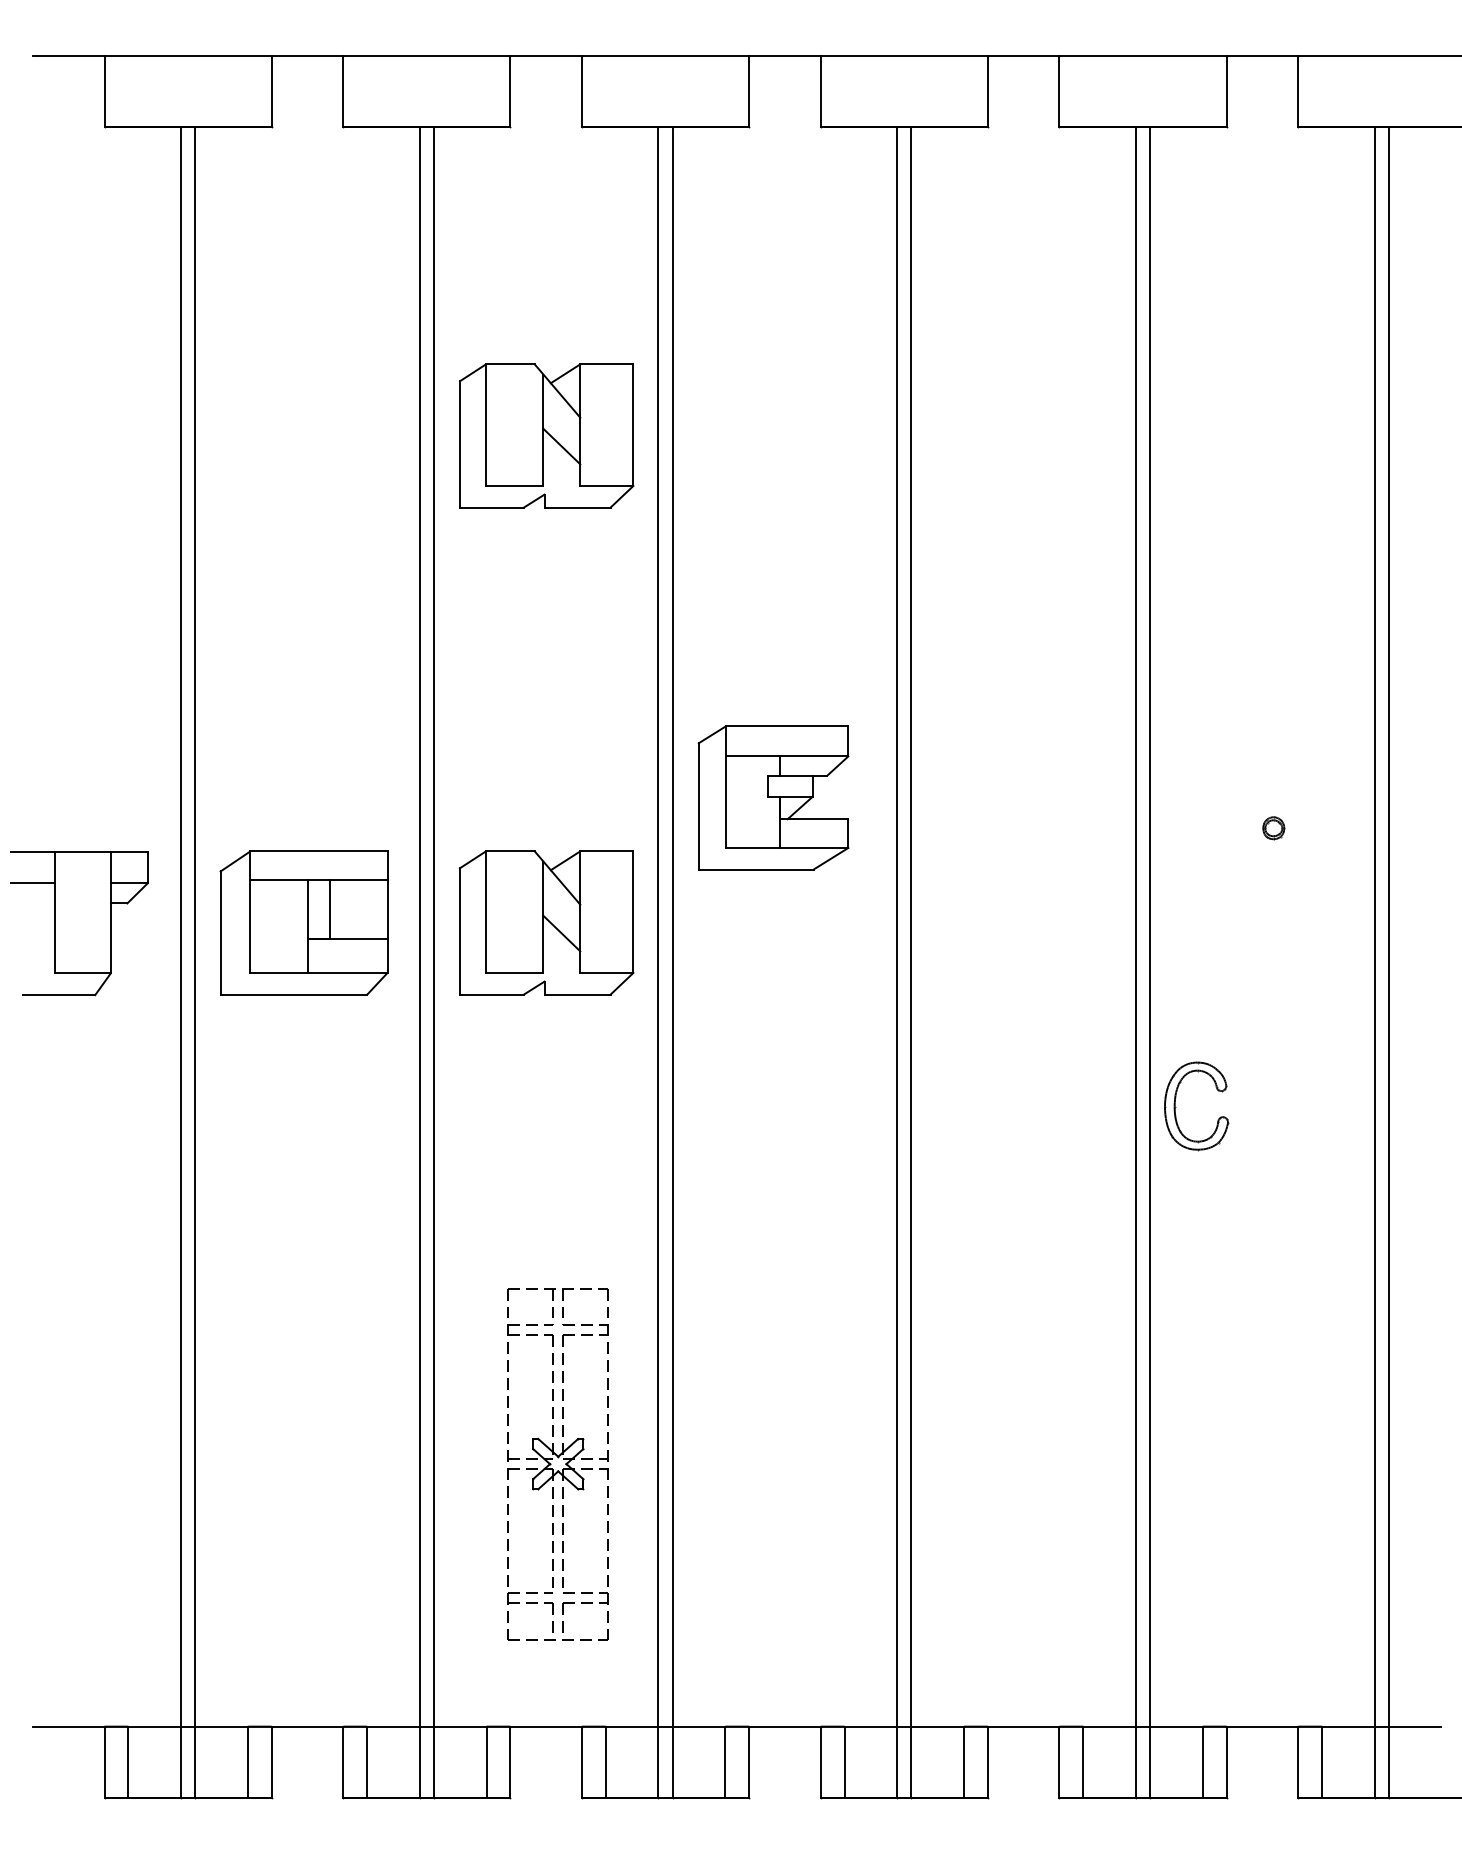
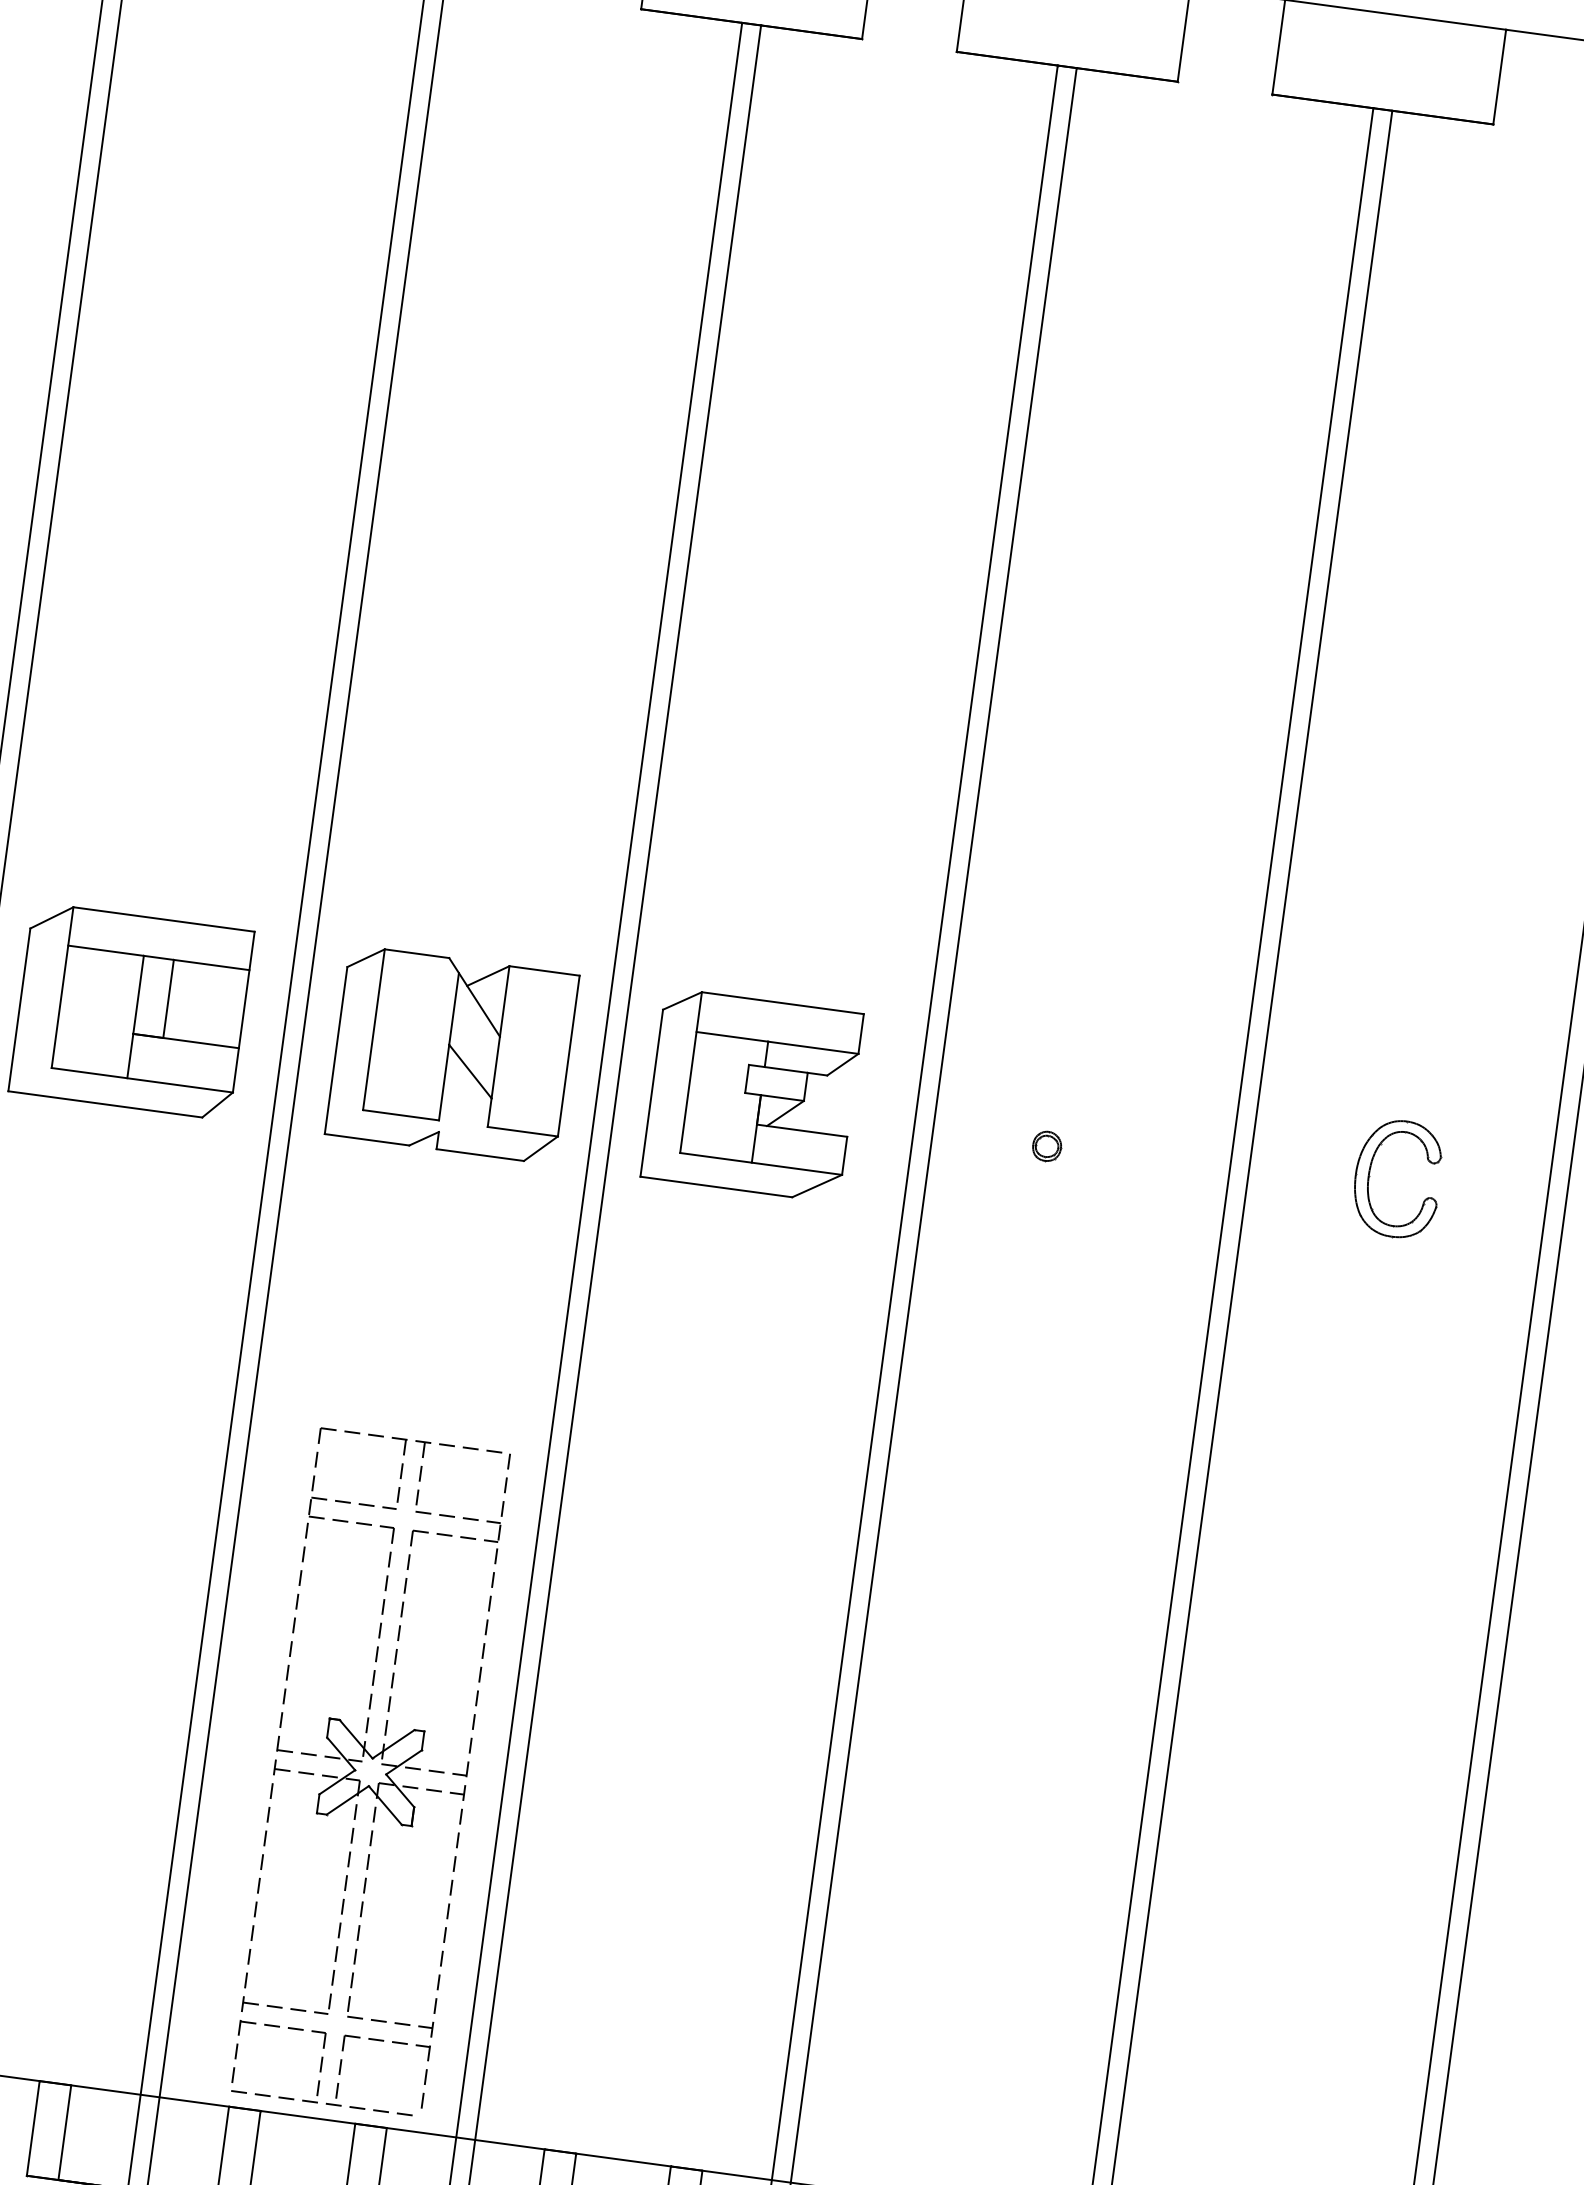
part: (546, 435) -> (539, 410), removed
part: (773, 797) -> (752, 1094), moved
part: (1273, 828) -> (1046, 1146), moved
part: (1176, 1107) -> (1371, 1177), moved
part: (558, 1463) -> (371, 1771), size x1.43

